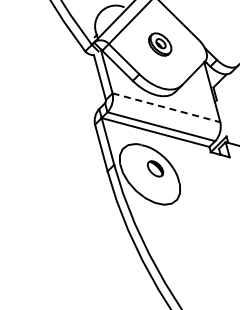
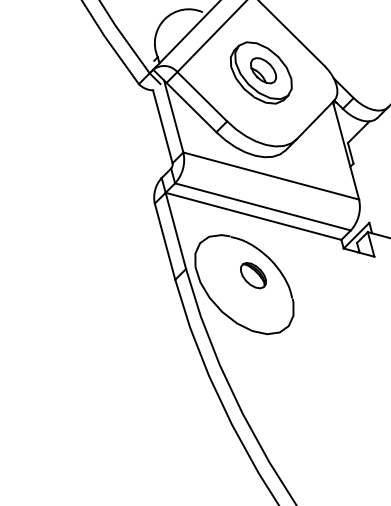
part: (159, 44) -> (259, 72), size x1.67
line: (166, 107) -> (271, 175), dashed -> solid

